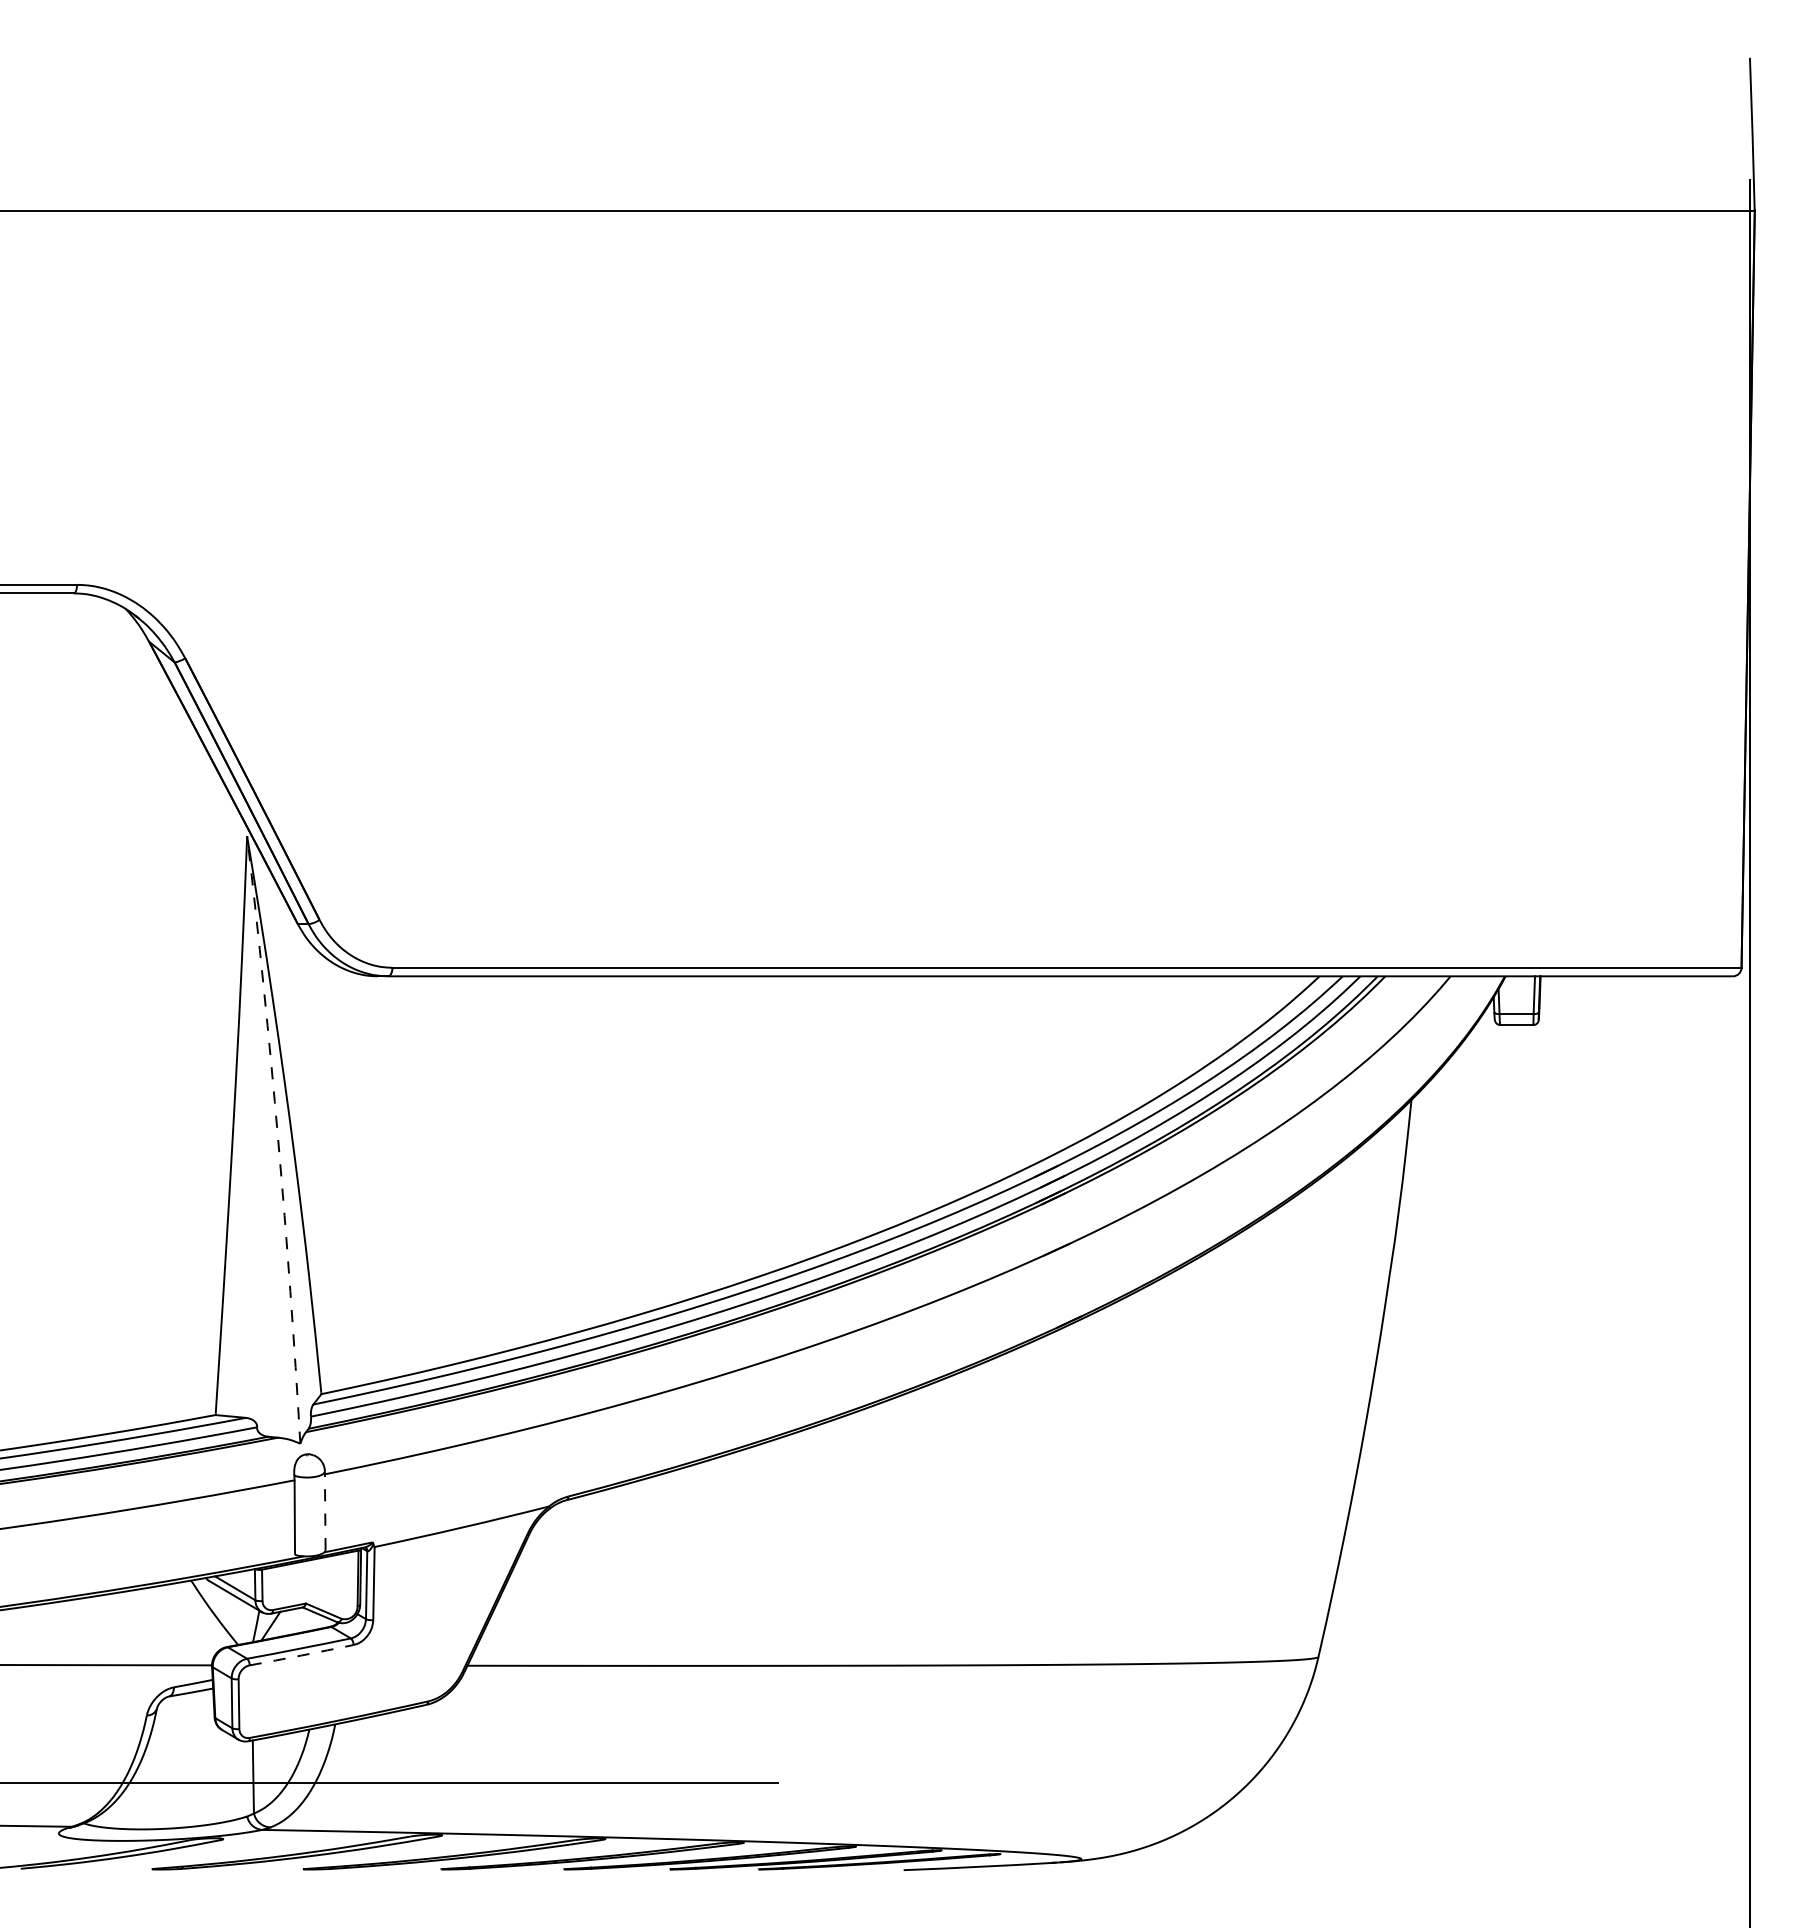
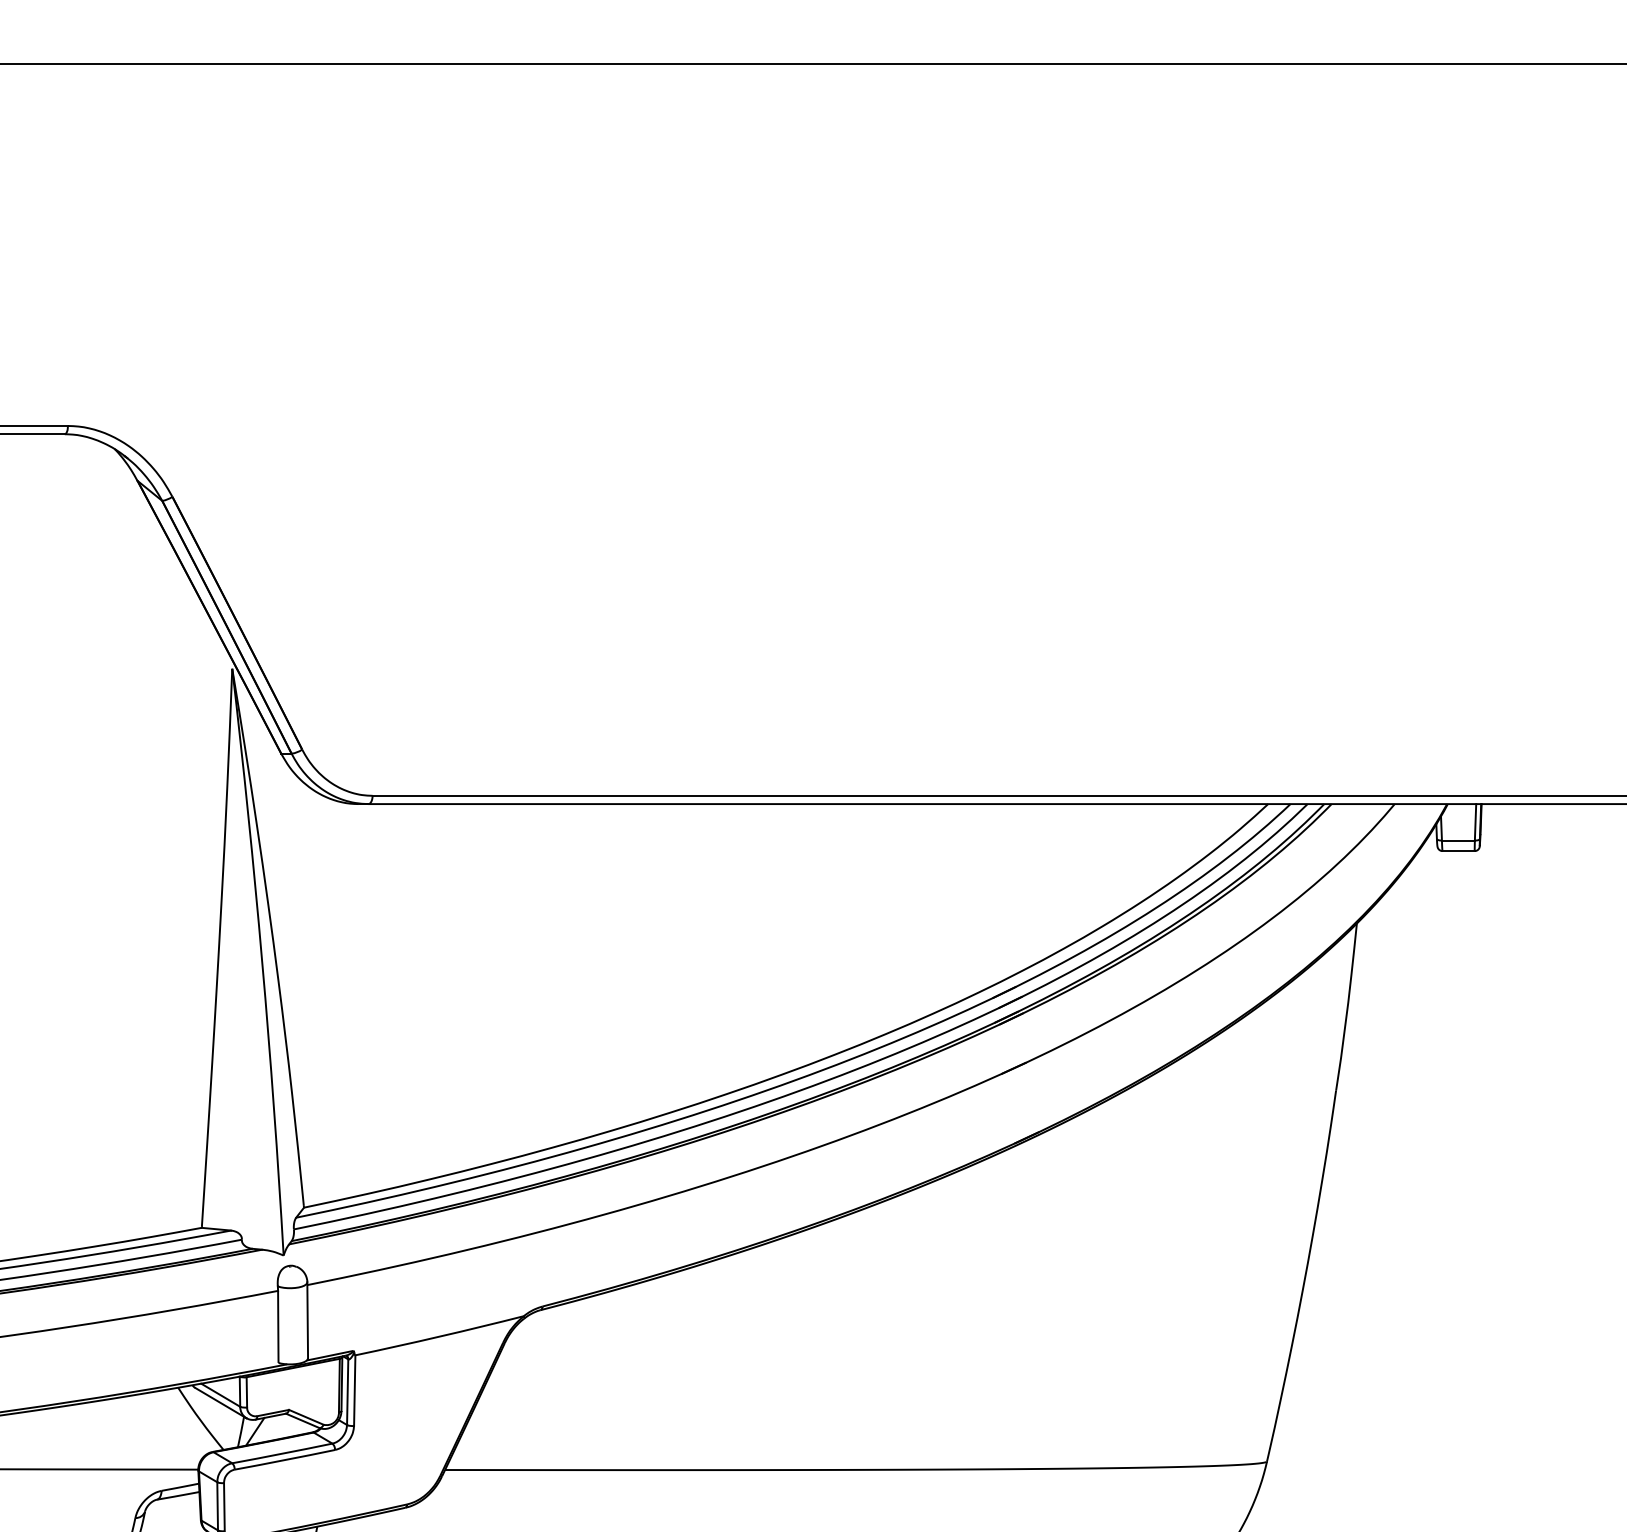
arc: (278, 1139) -> (262, 961), dashed -> solid
line: (325, 1510) -> (307, 1320), dashed -> solid
arc: (301, 1655) -> (284, 1460), dashed -> solid

